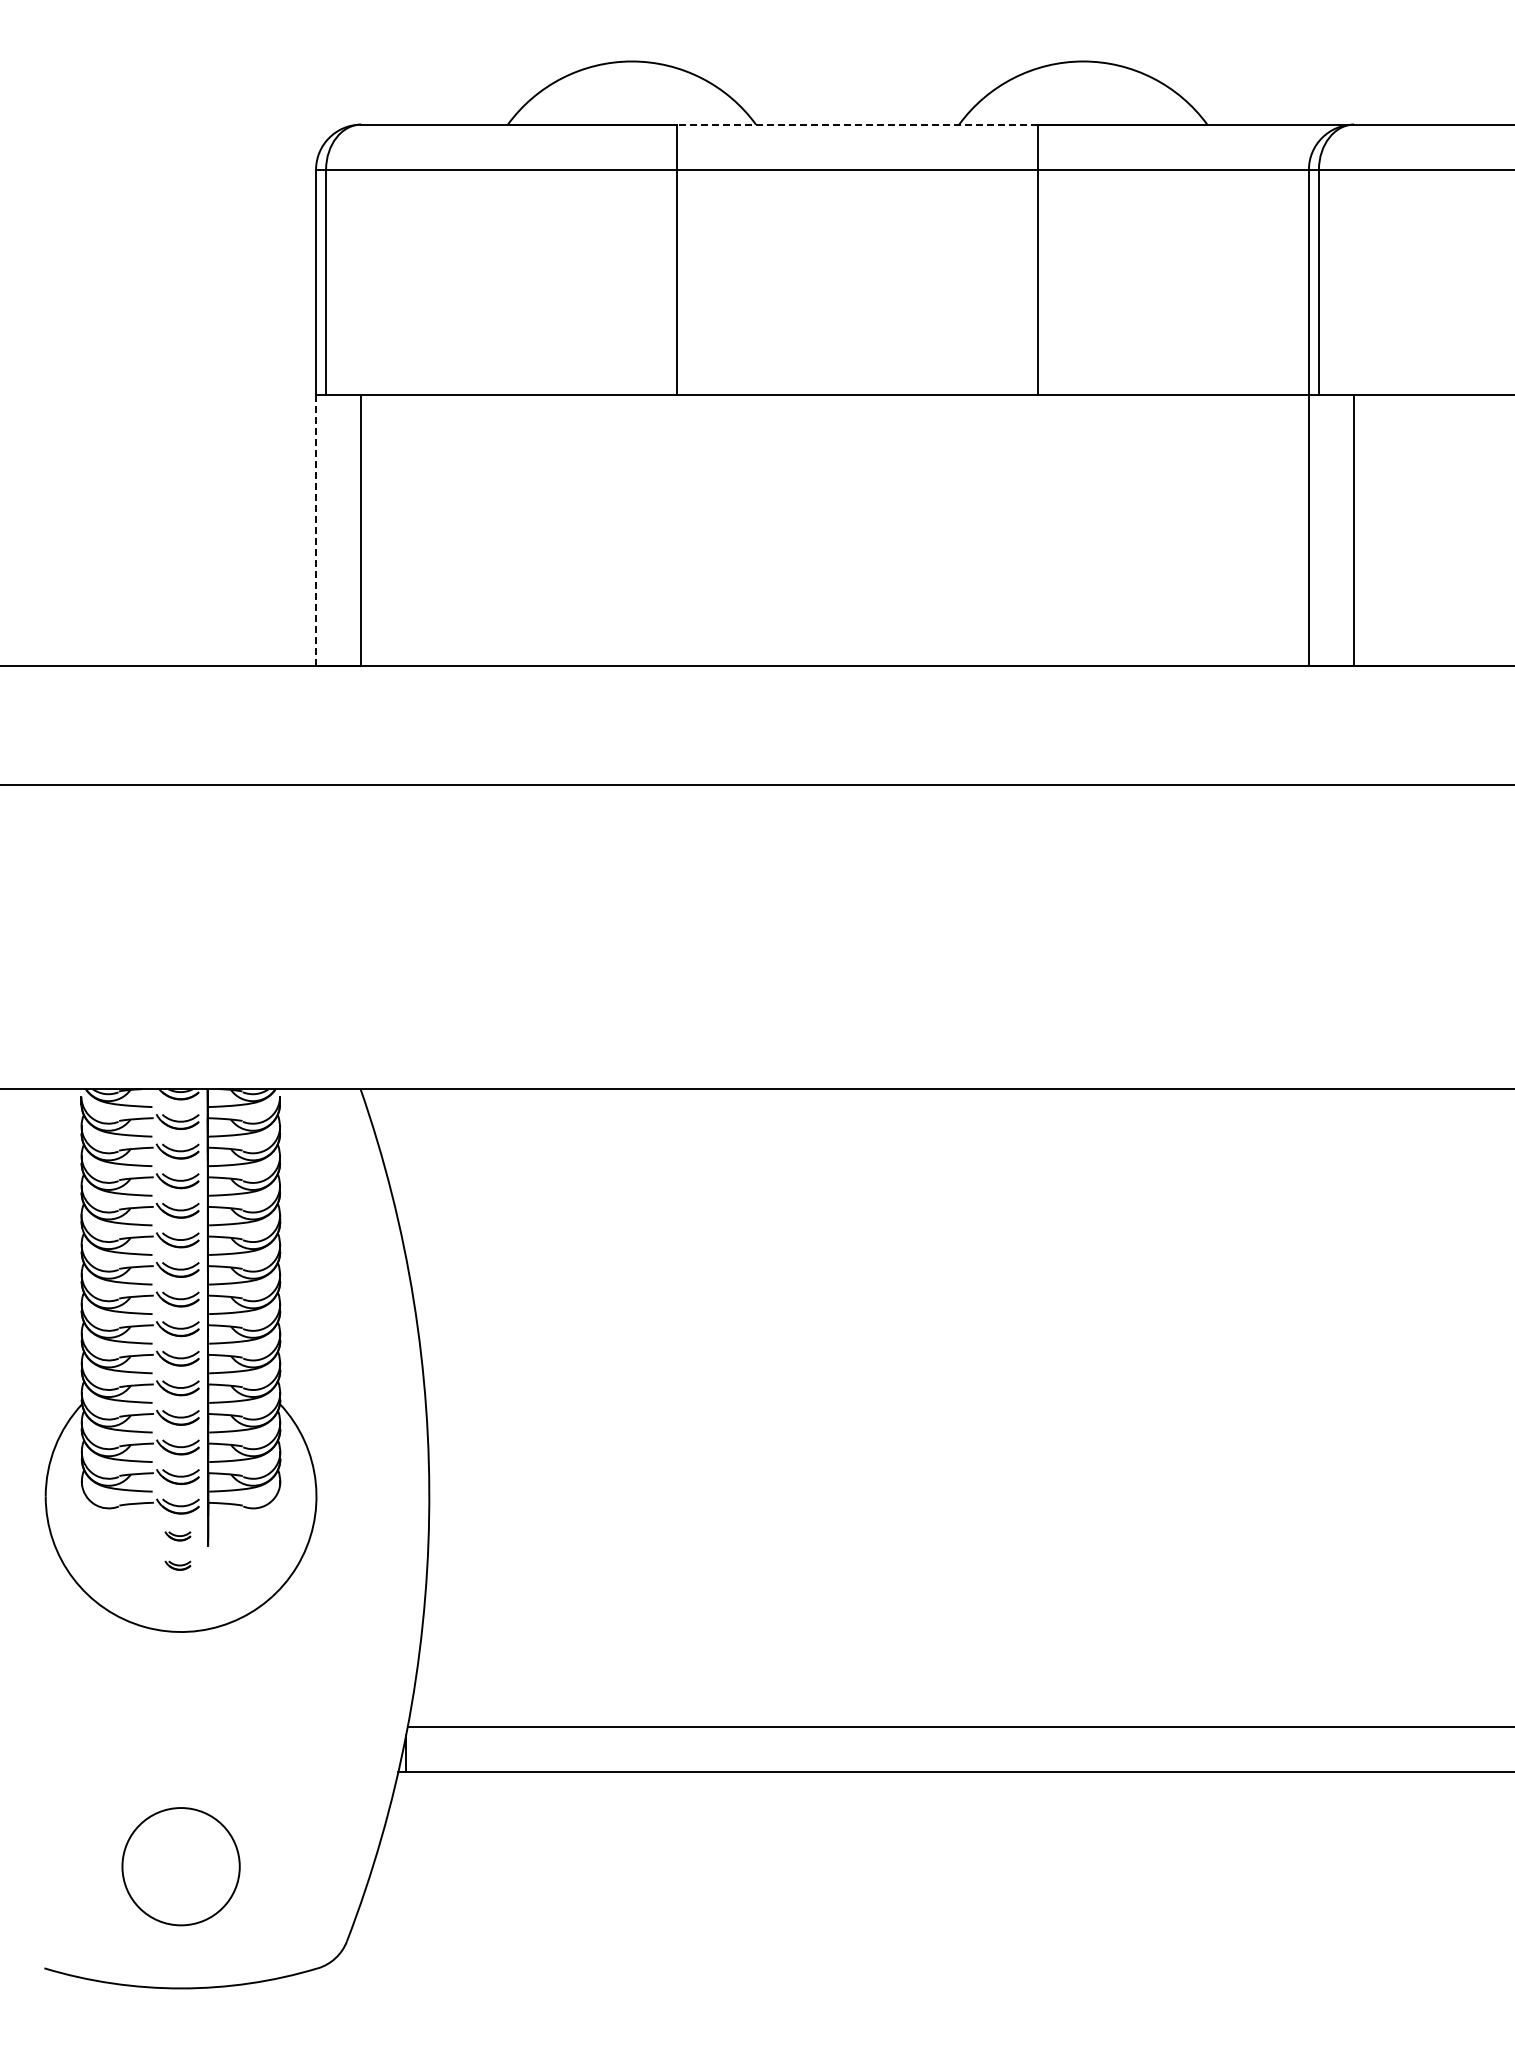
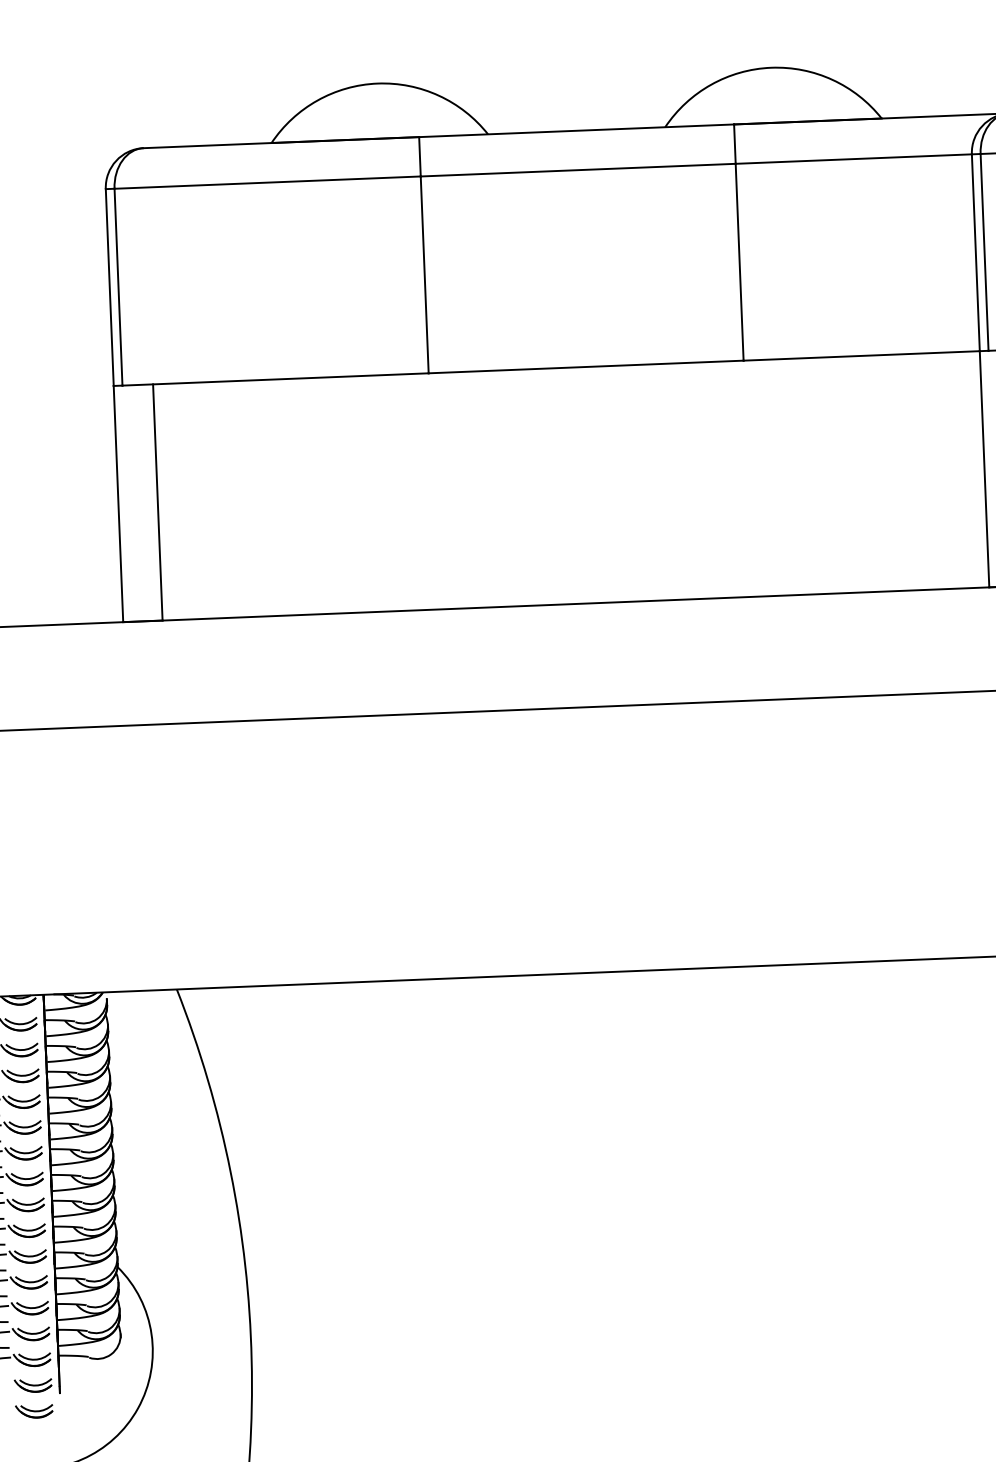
line: (857, 124) -> (576, 130), dashed -> solid
line: (316, 530) -> (118, 503), dashed -> solid
part: (177, 1536) -> (32, 1386), size x1.67
part: (177, 1565) -> (33, 1411), size x1.67

